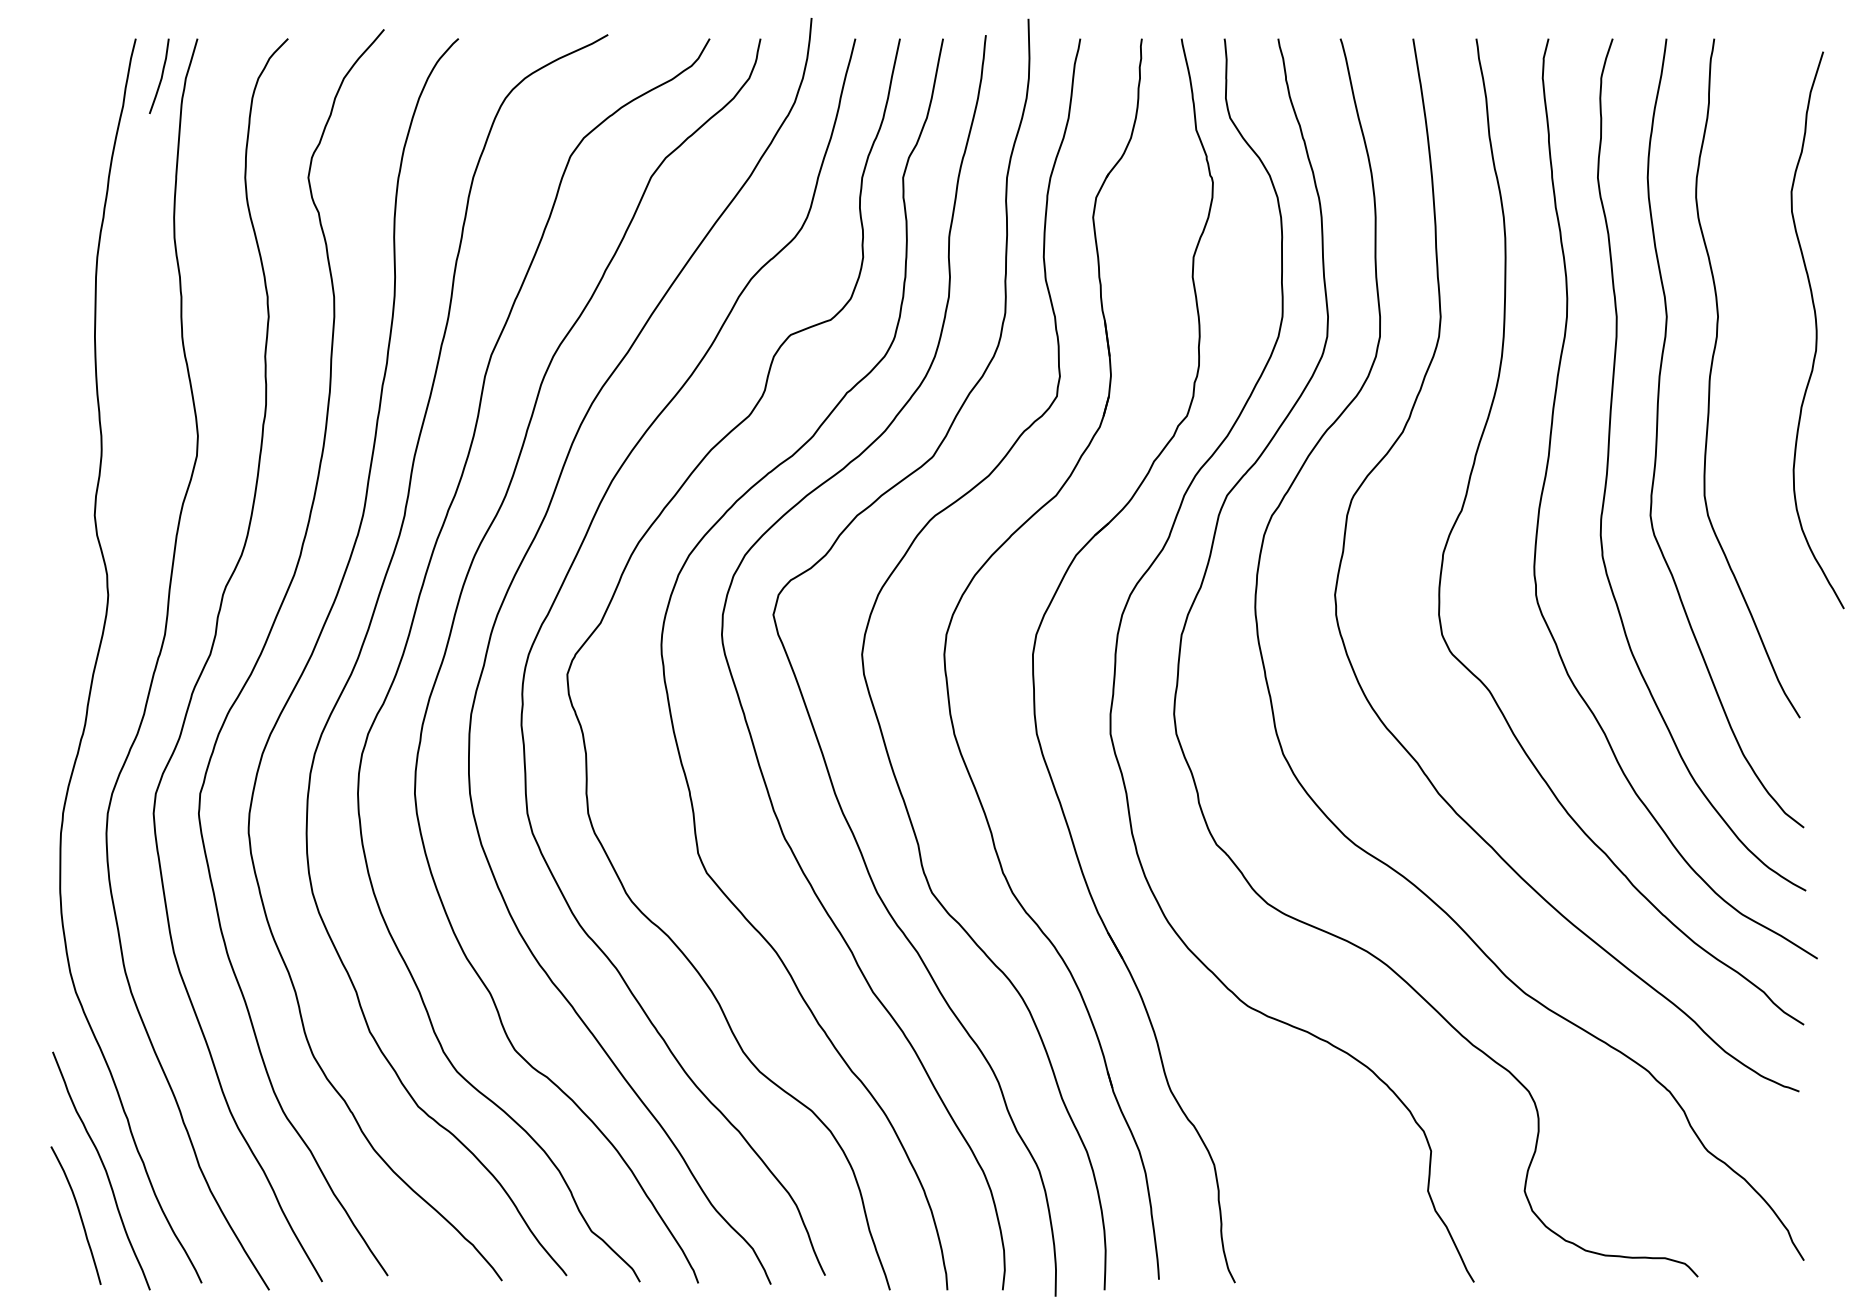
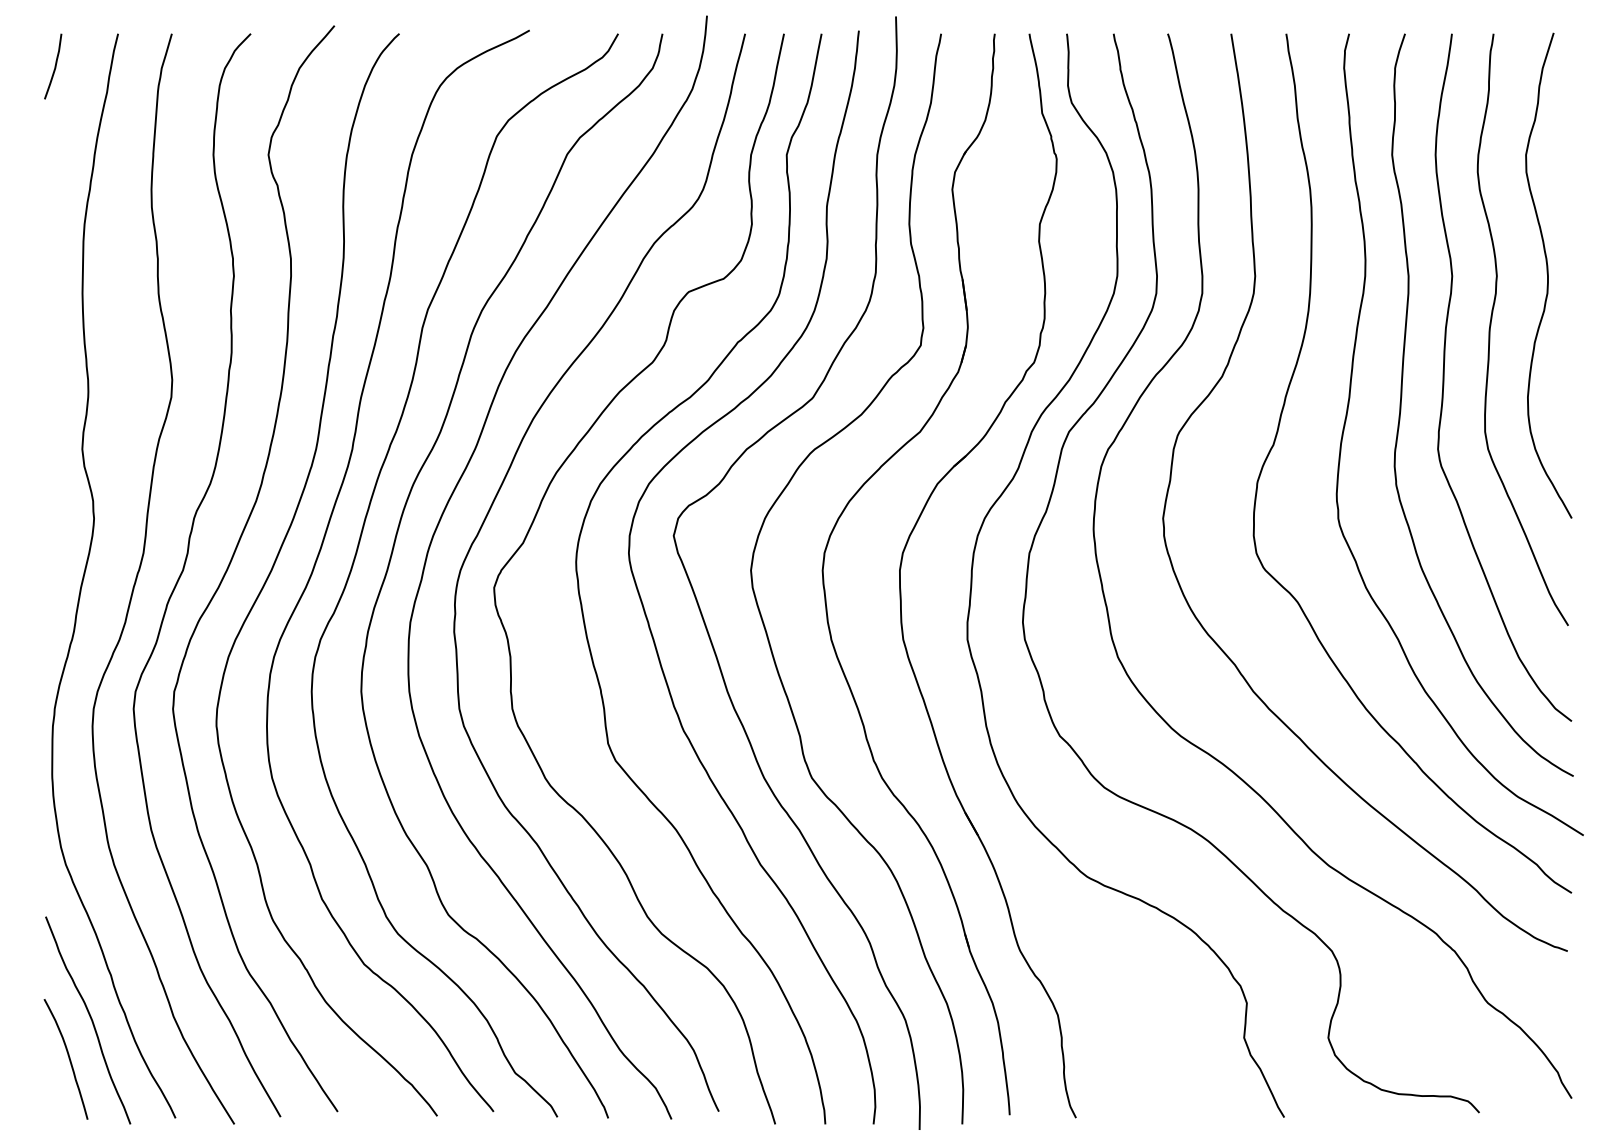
curve: (160, 77) -> (54, 67), moved
curve: (1817, 330) -> (1548, 275), moved

